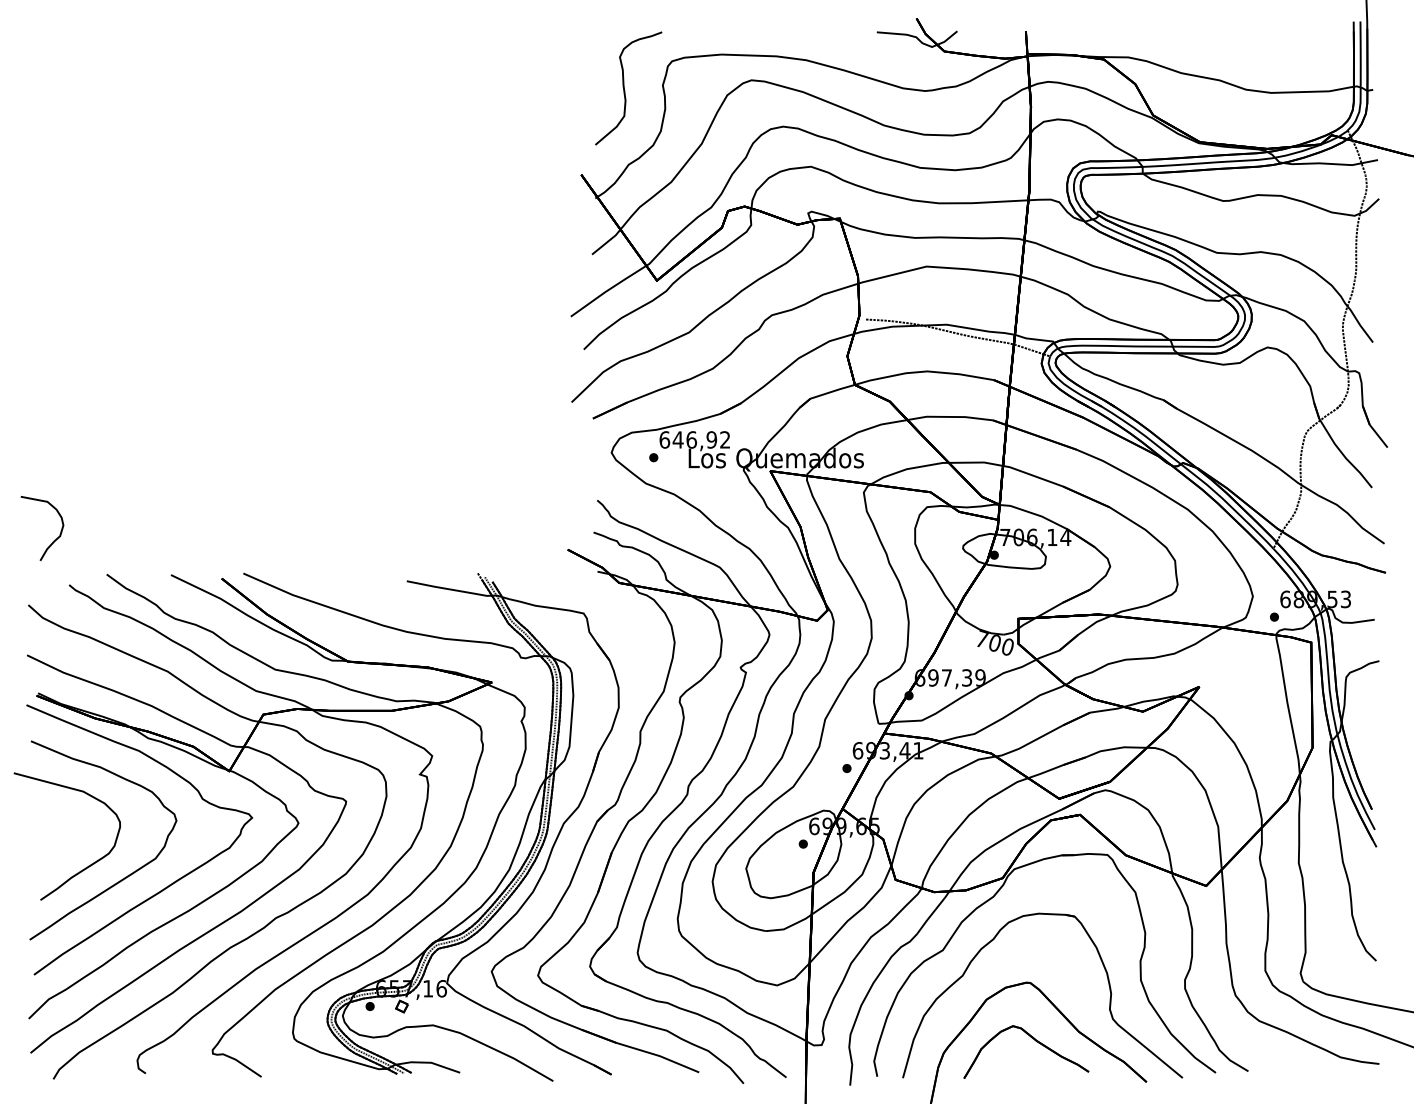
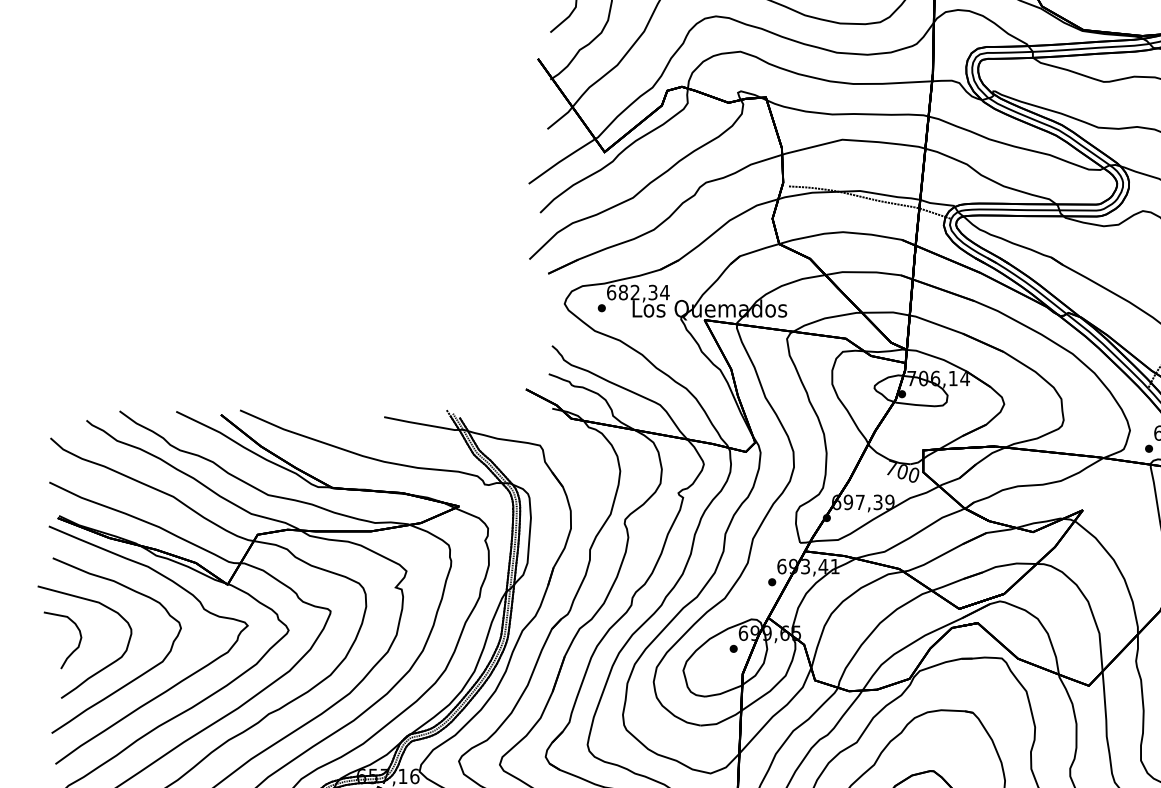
text: (701, 439) -> (643, 292), 646,92 -> 682,34
part: (54, 539) -> (73, 650), moved

